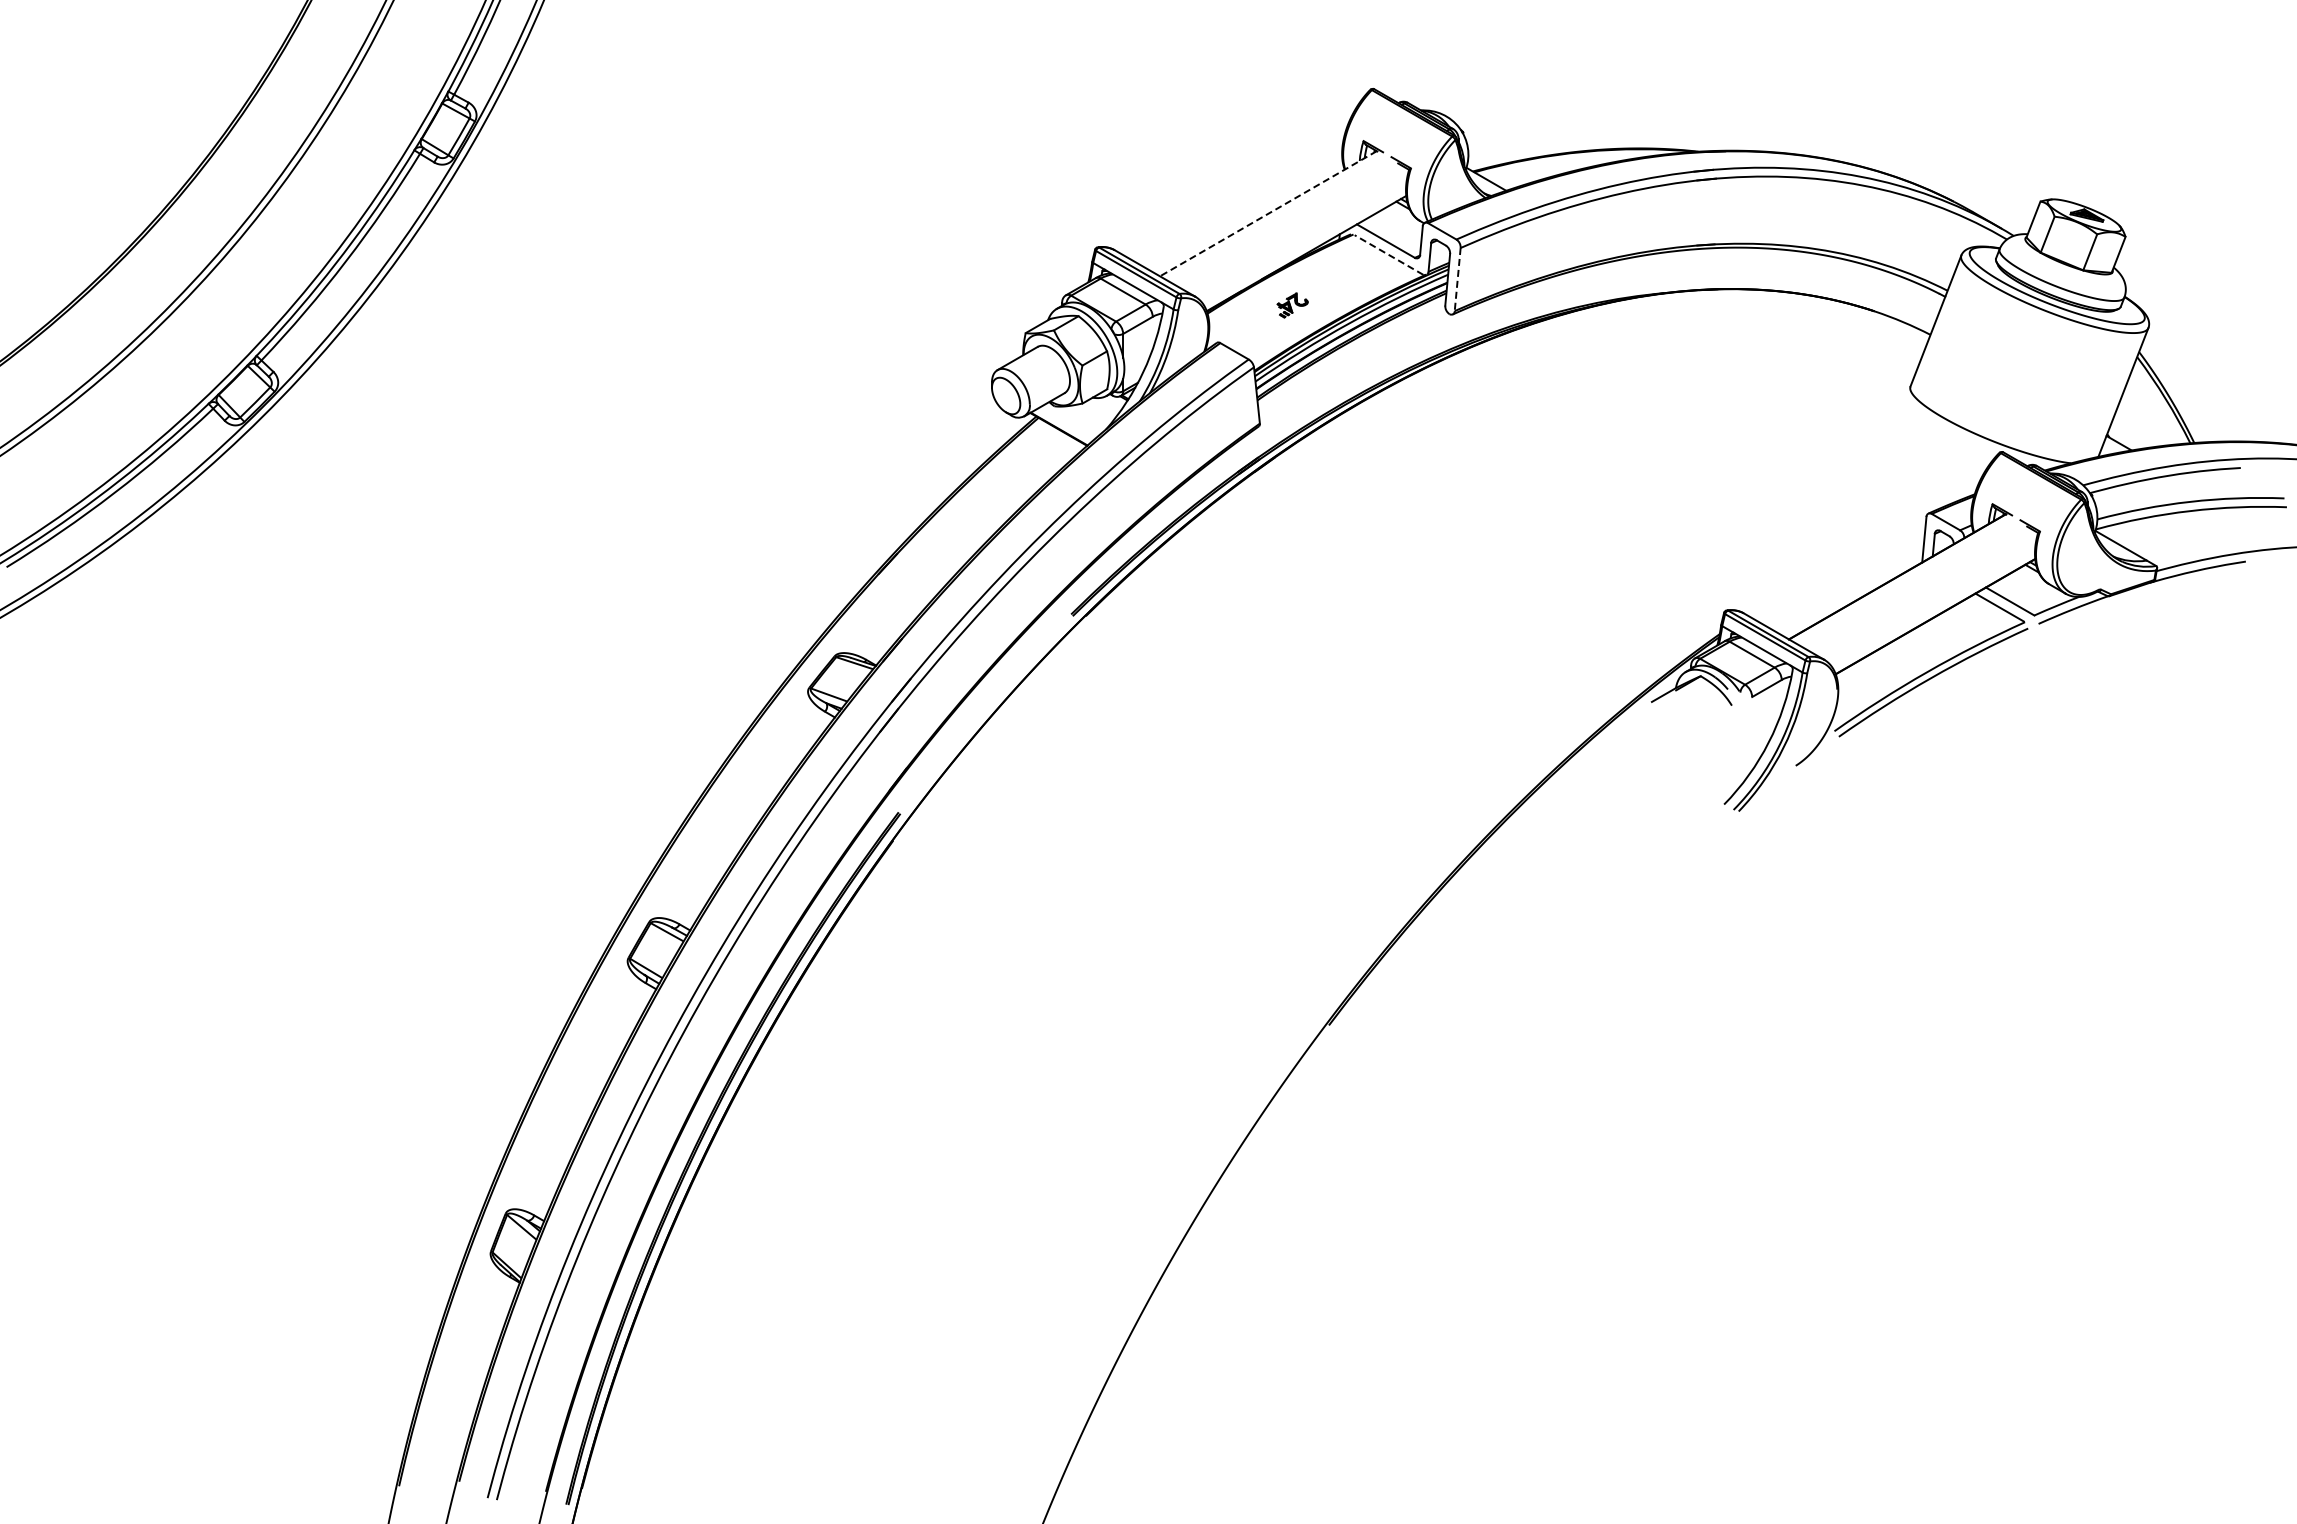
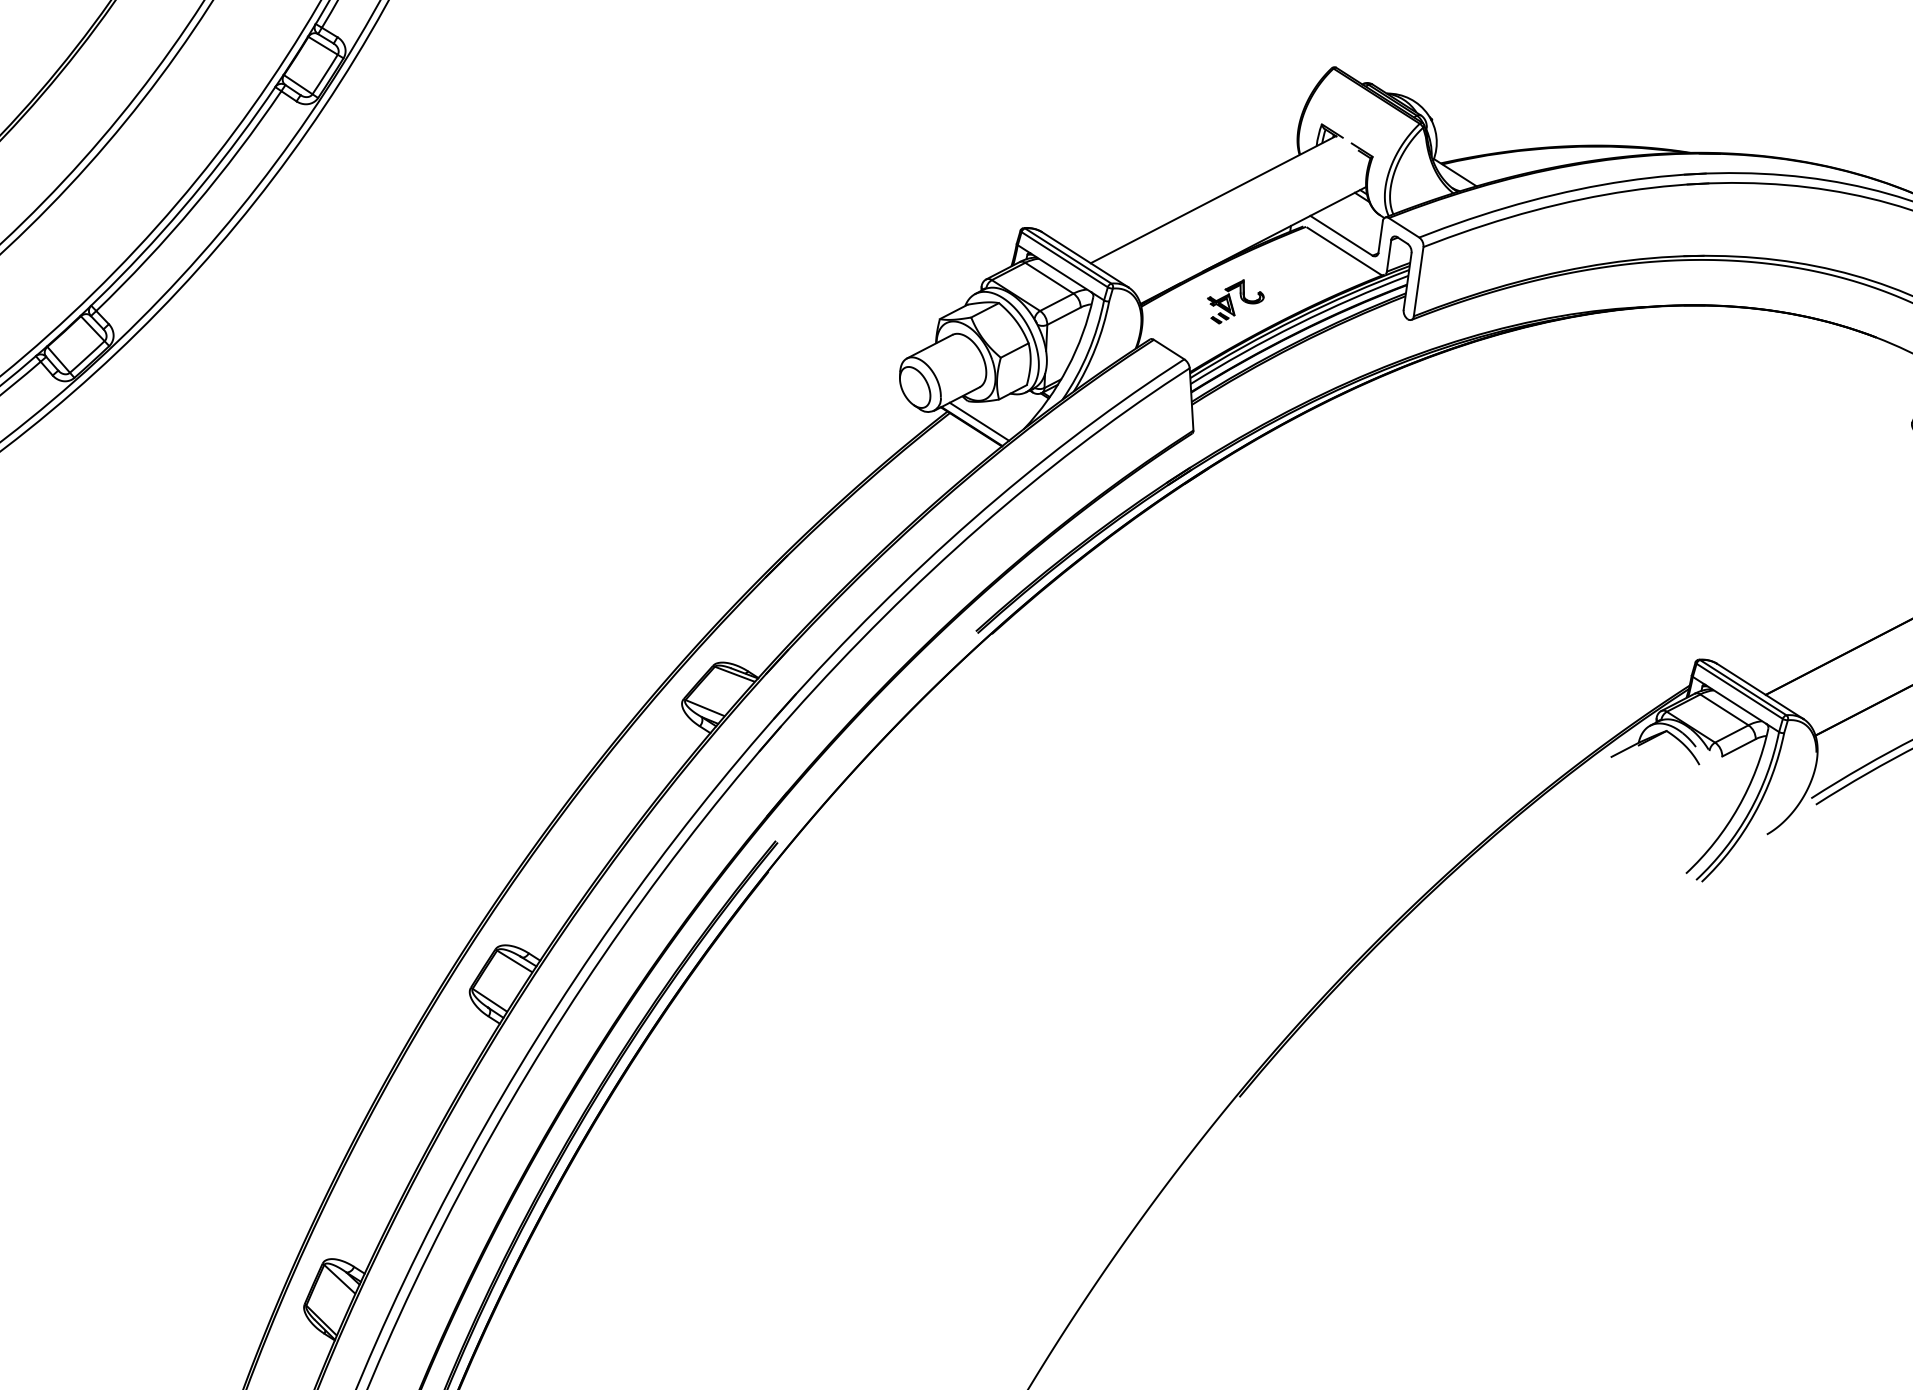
line: (1267, 214) -> (1212, 200), dashed -> solid
line: (1388, 255) -> (1343, 251), dashed -> solid
line: (1457, 279) -> (1418, 281), dashed -> solid
part: (1292, 305) -> (1235, 302), size x1.67
line: (1065, 424) -> (979, 421), added

